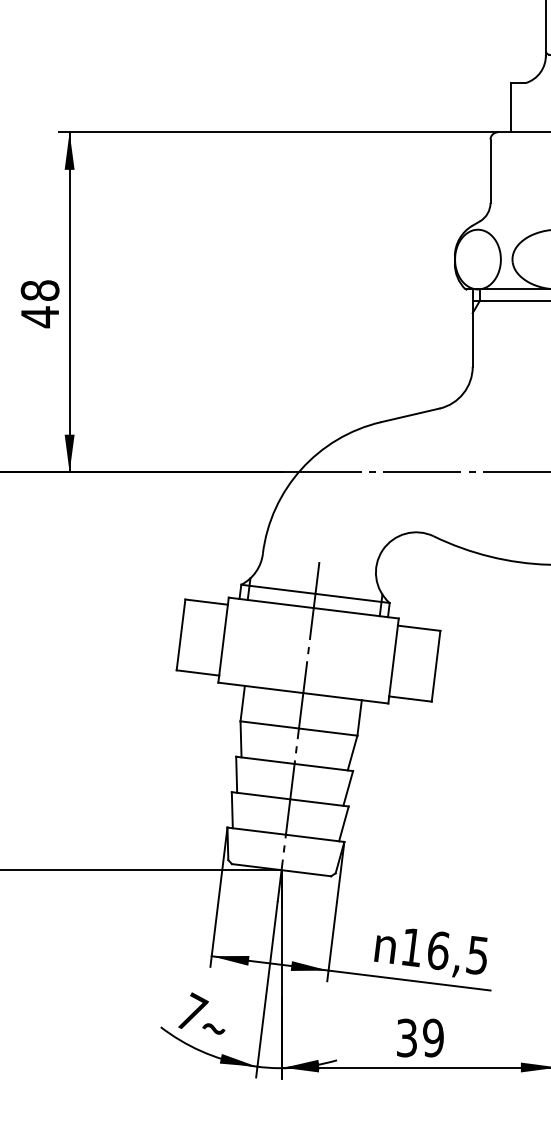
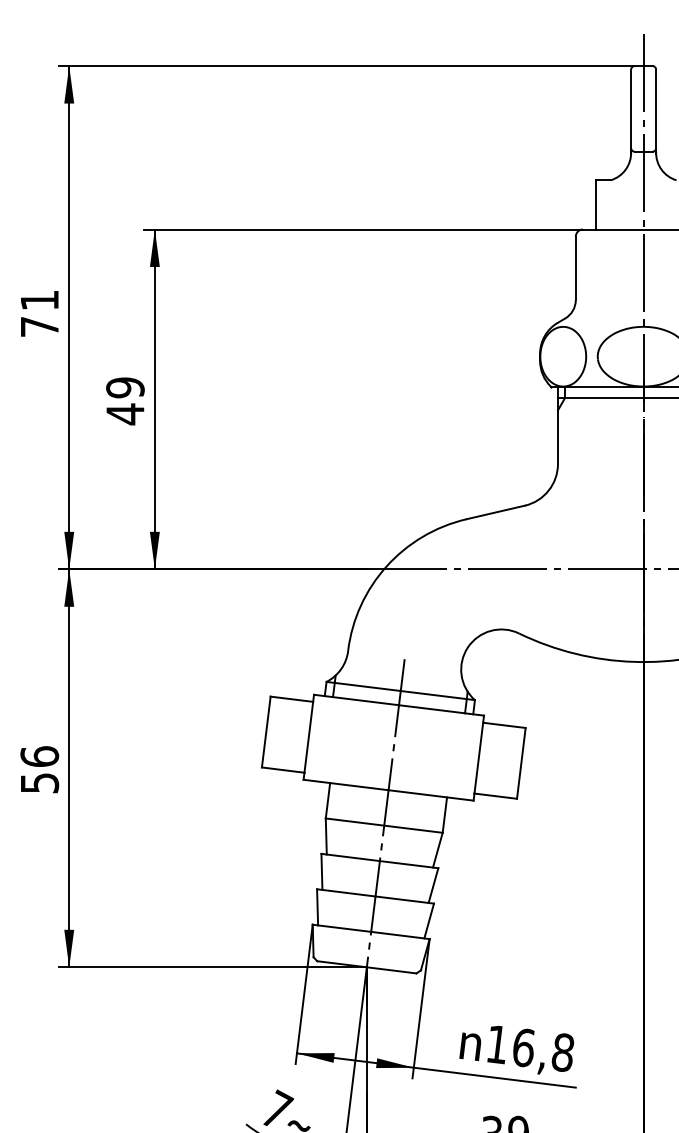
text: (40, 290) -> (125, 387), 48 -> 49
text: (477, 955) -> (562, 1052), 16,5 -> 16,8

